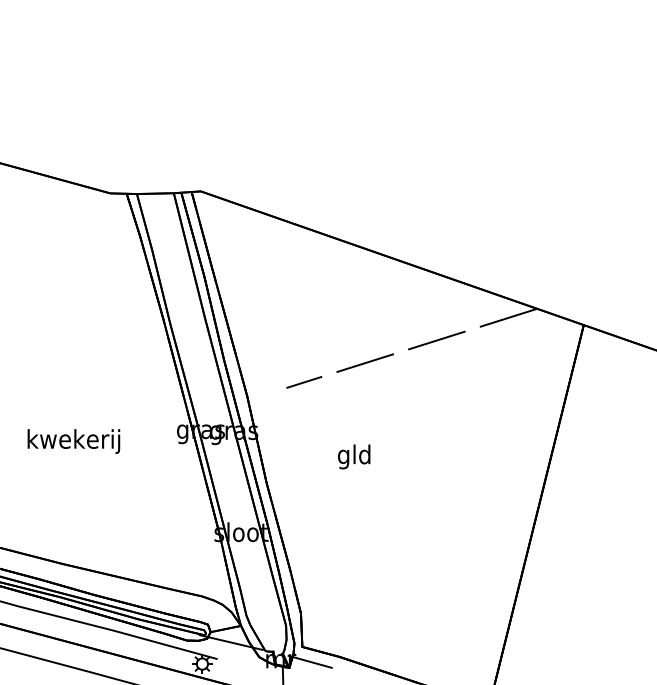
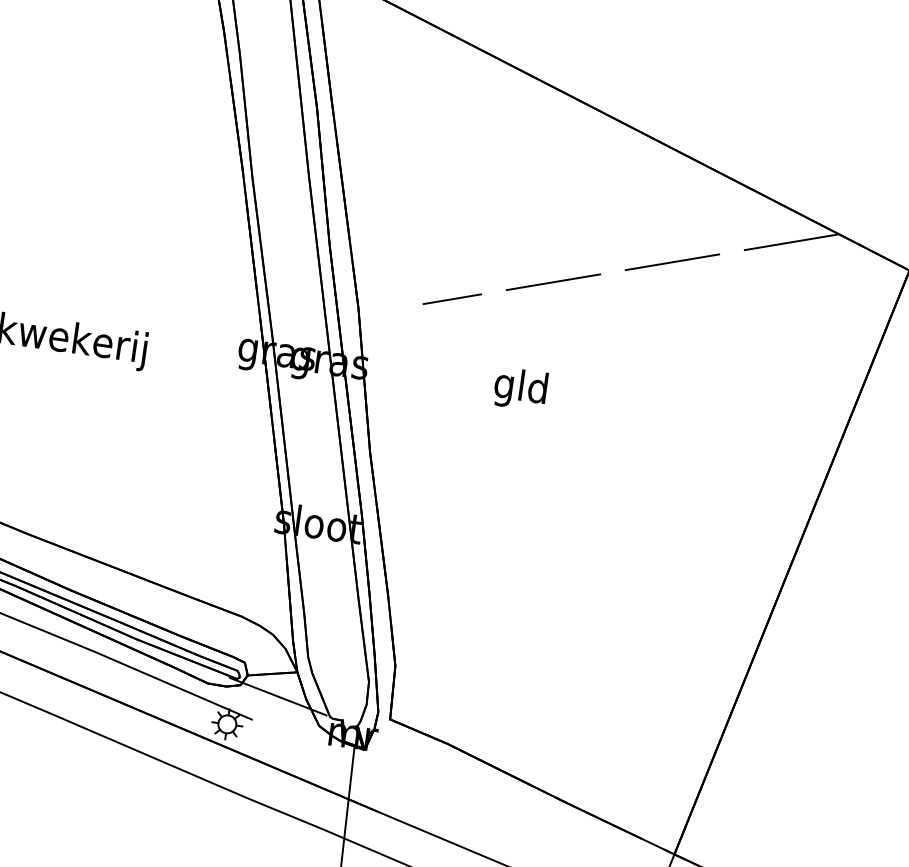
text: (354, 456) -> (521, 388), moved
line: (309, 661) -> (398, 744), removed

